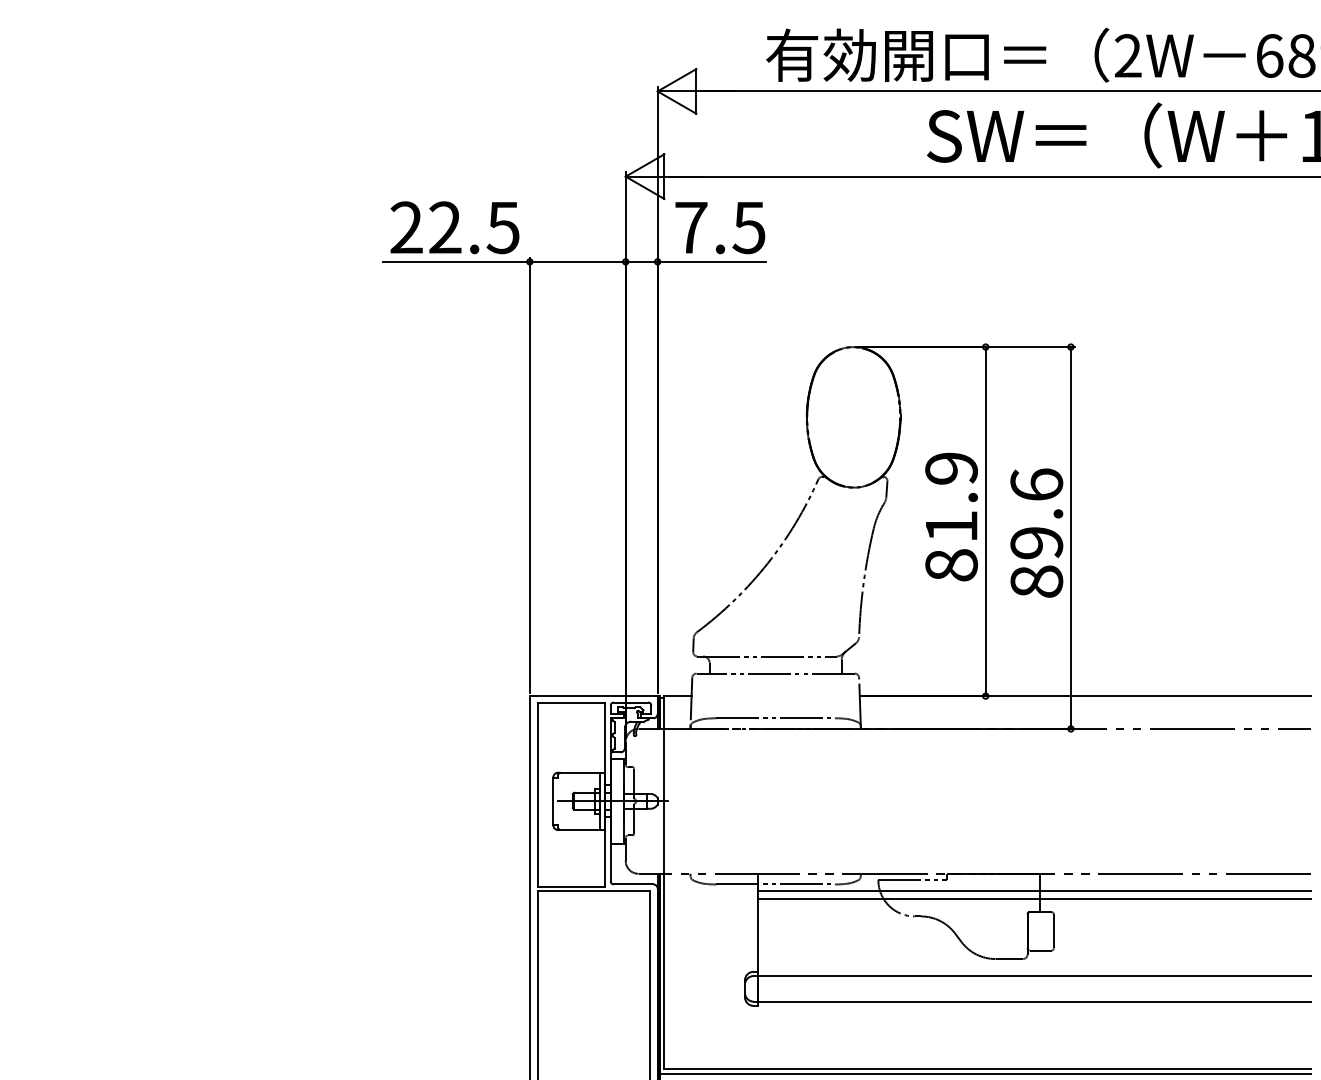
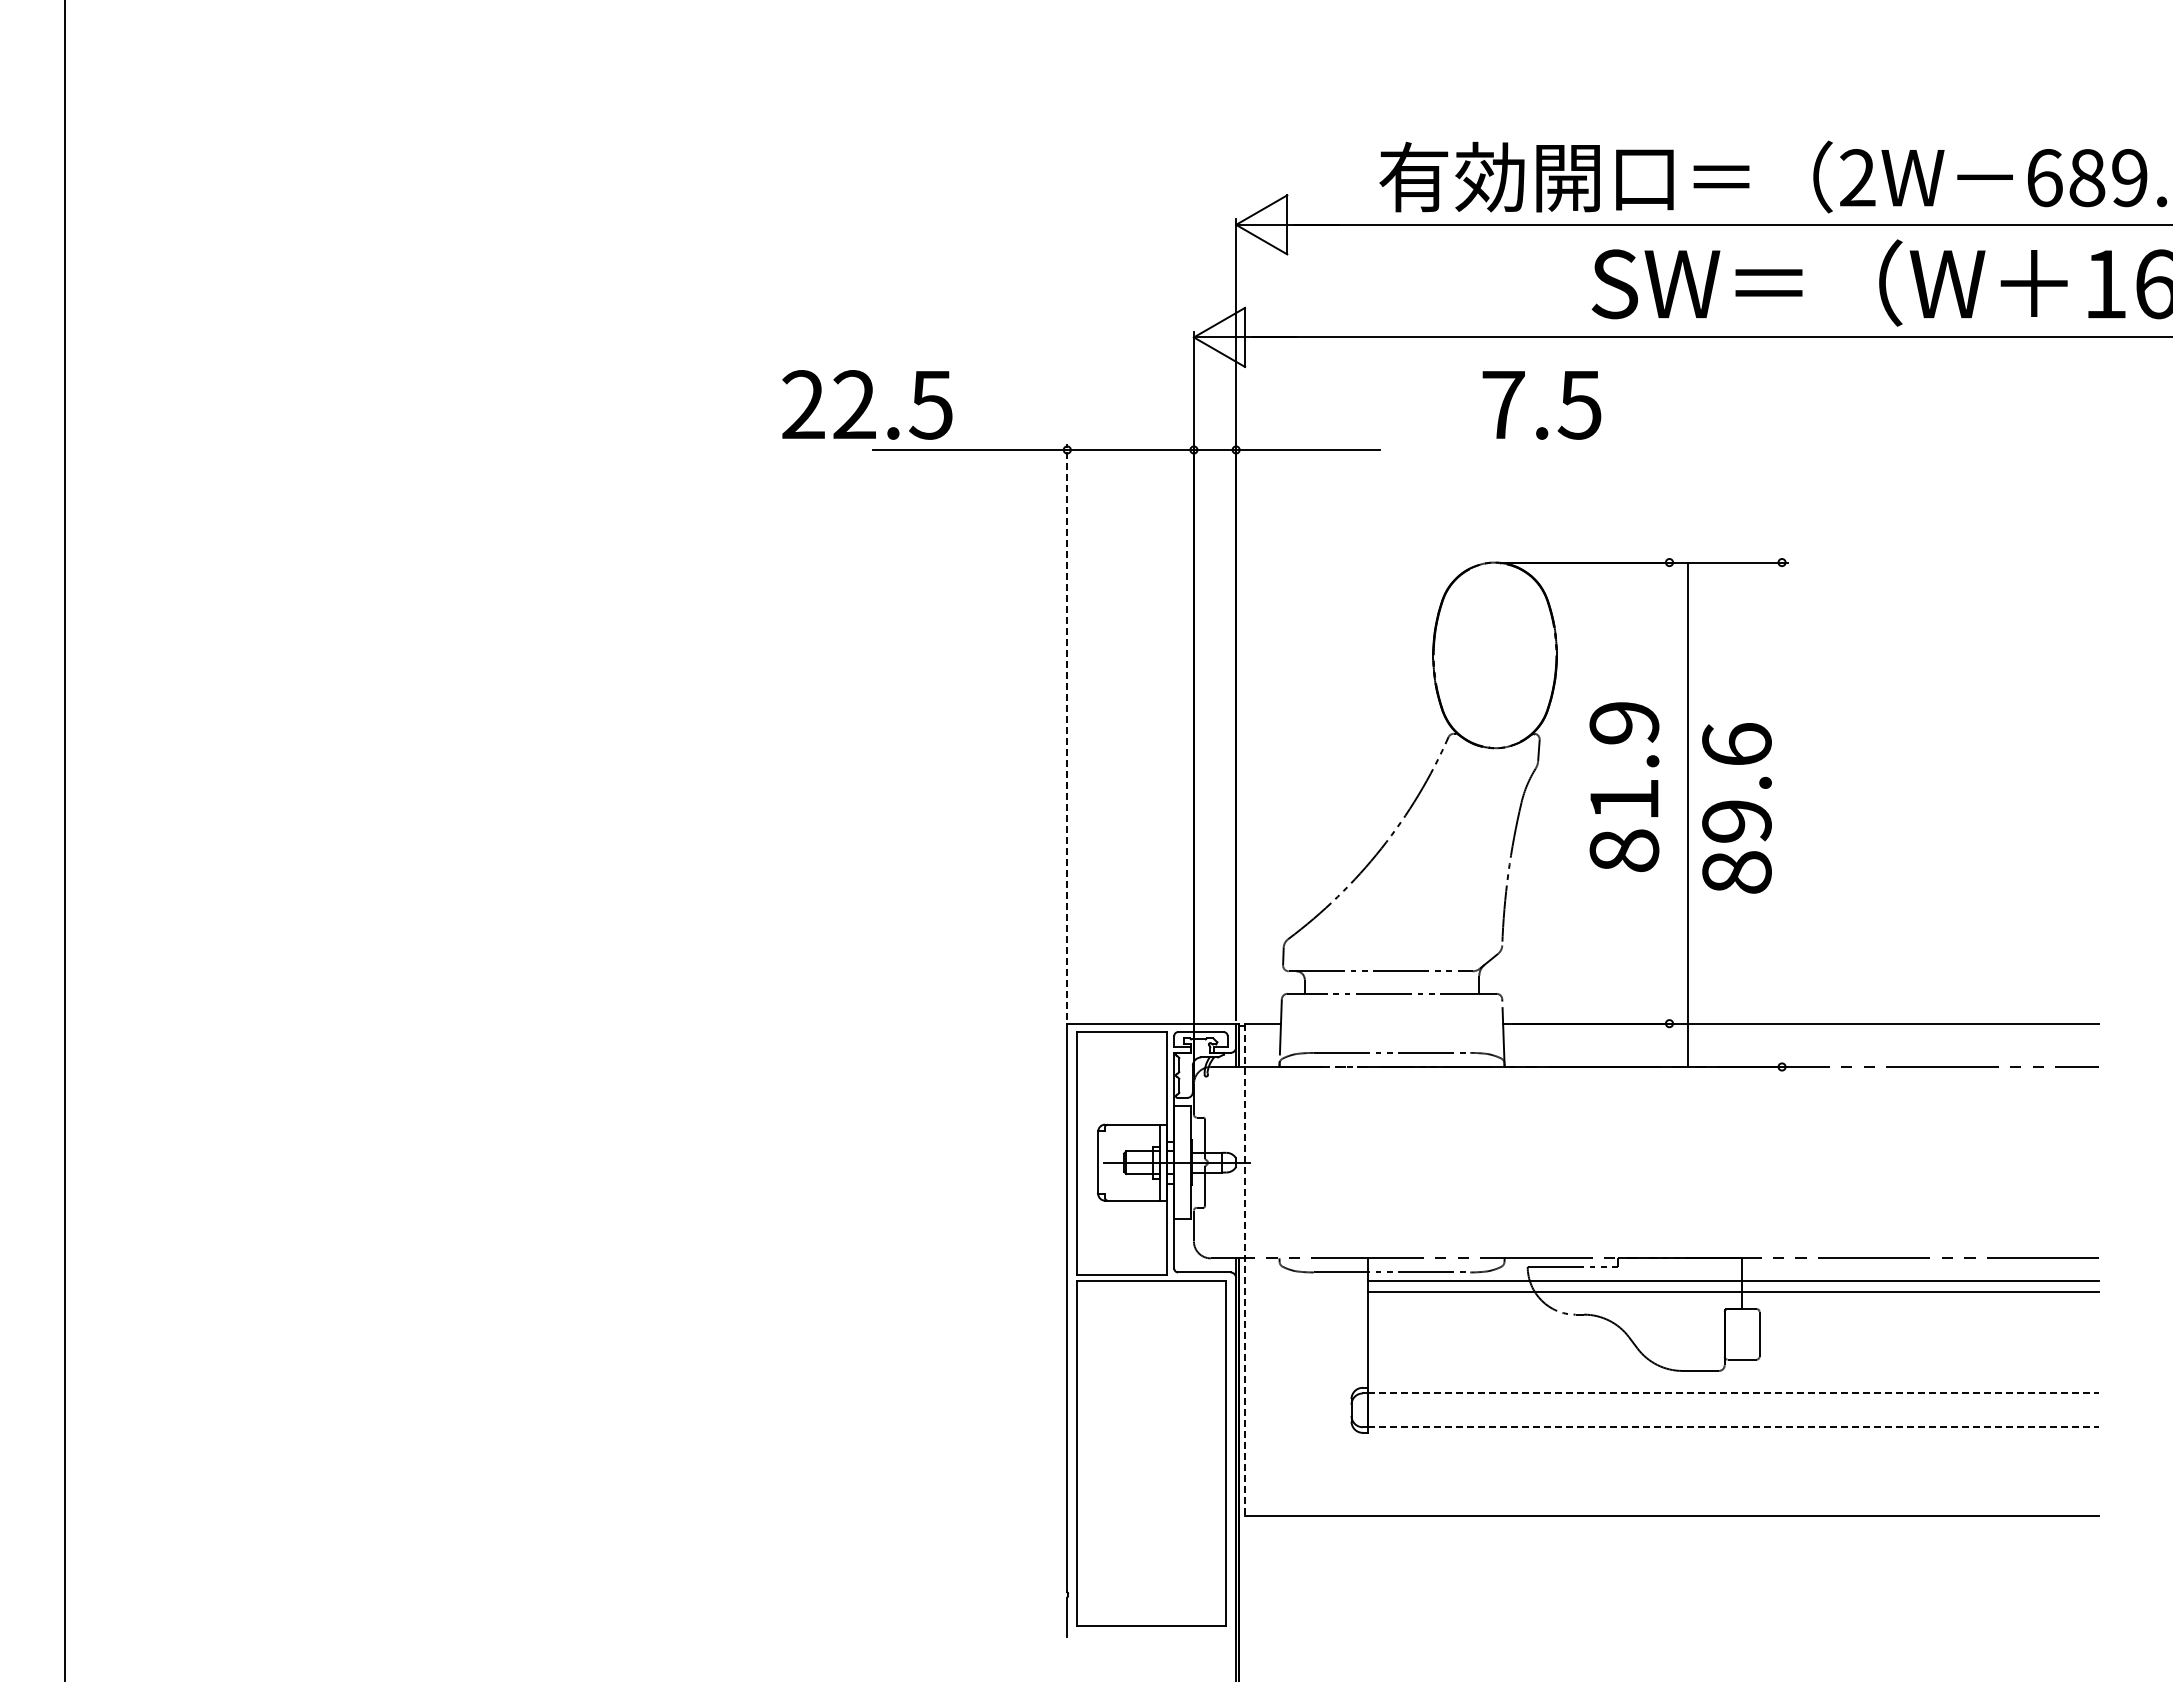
text: (455, 227) -> (867, 404), moved
text: (720, 228) -> (1541, 405), moved
line: (530, 475) -> (1067, 732), solid -> dashed
line: (985, 521) -> (1669, 792), removed
line: (1071, 537) -> (1688, 814), moved
line: (663, 882) -> (1244, 1270), solid -> dashed
line: (1034, 976) -> (1734, 1393), solid -> dashed
line: (1034, 1001) -> (1734, 1427), solid -> dashed
line: (984, 1073) -> (1668, 1522), removed

